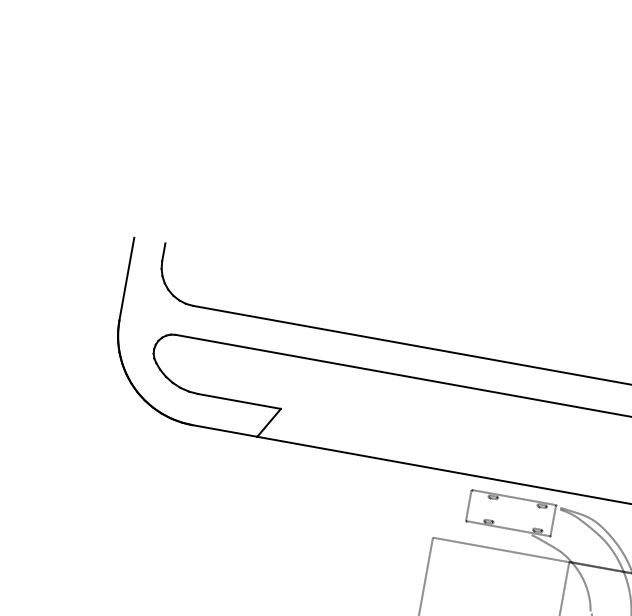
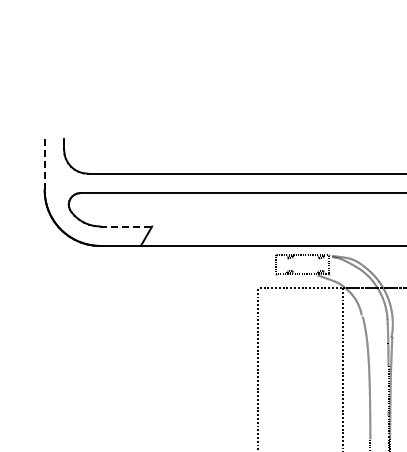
line: (126, 278) -> (44, 164), solid -> dashed
line: (239, 401) -> (126, 226), solid -> dashed

